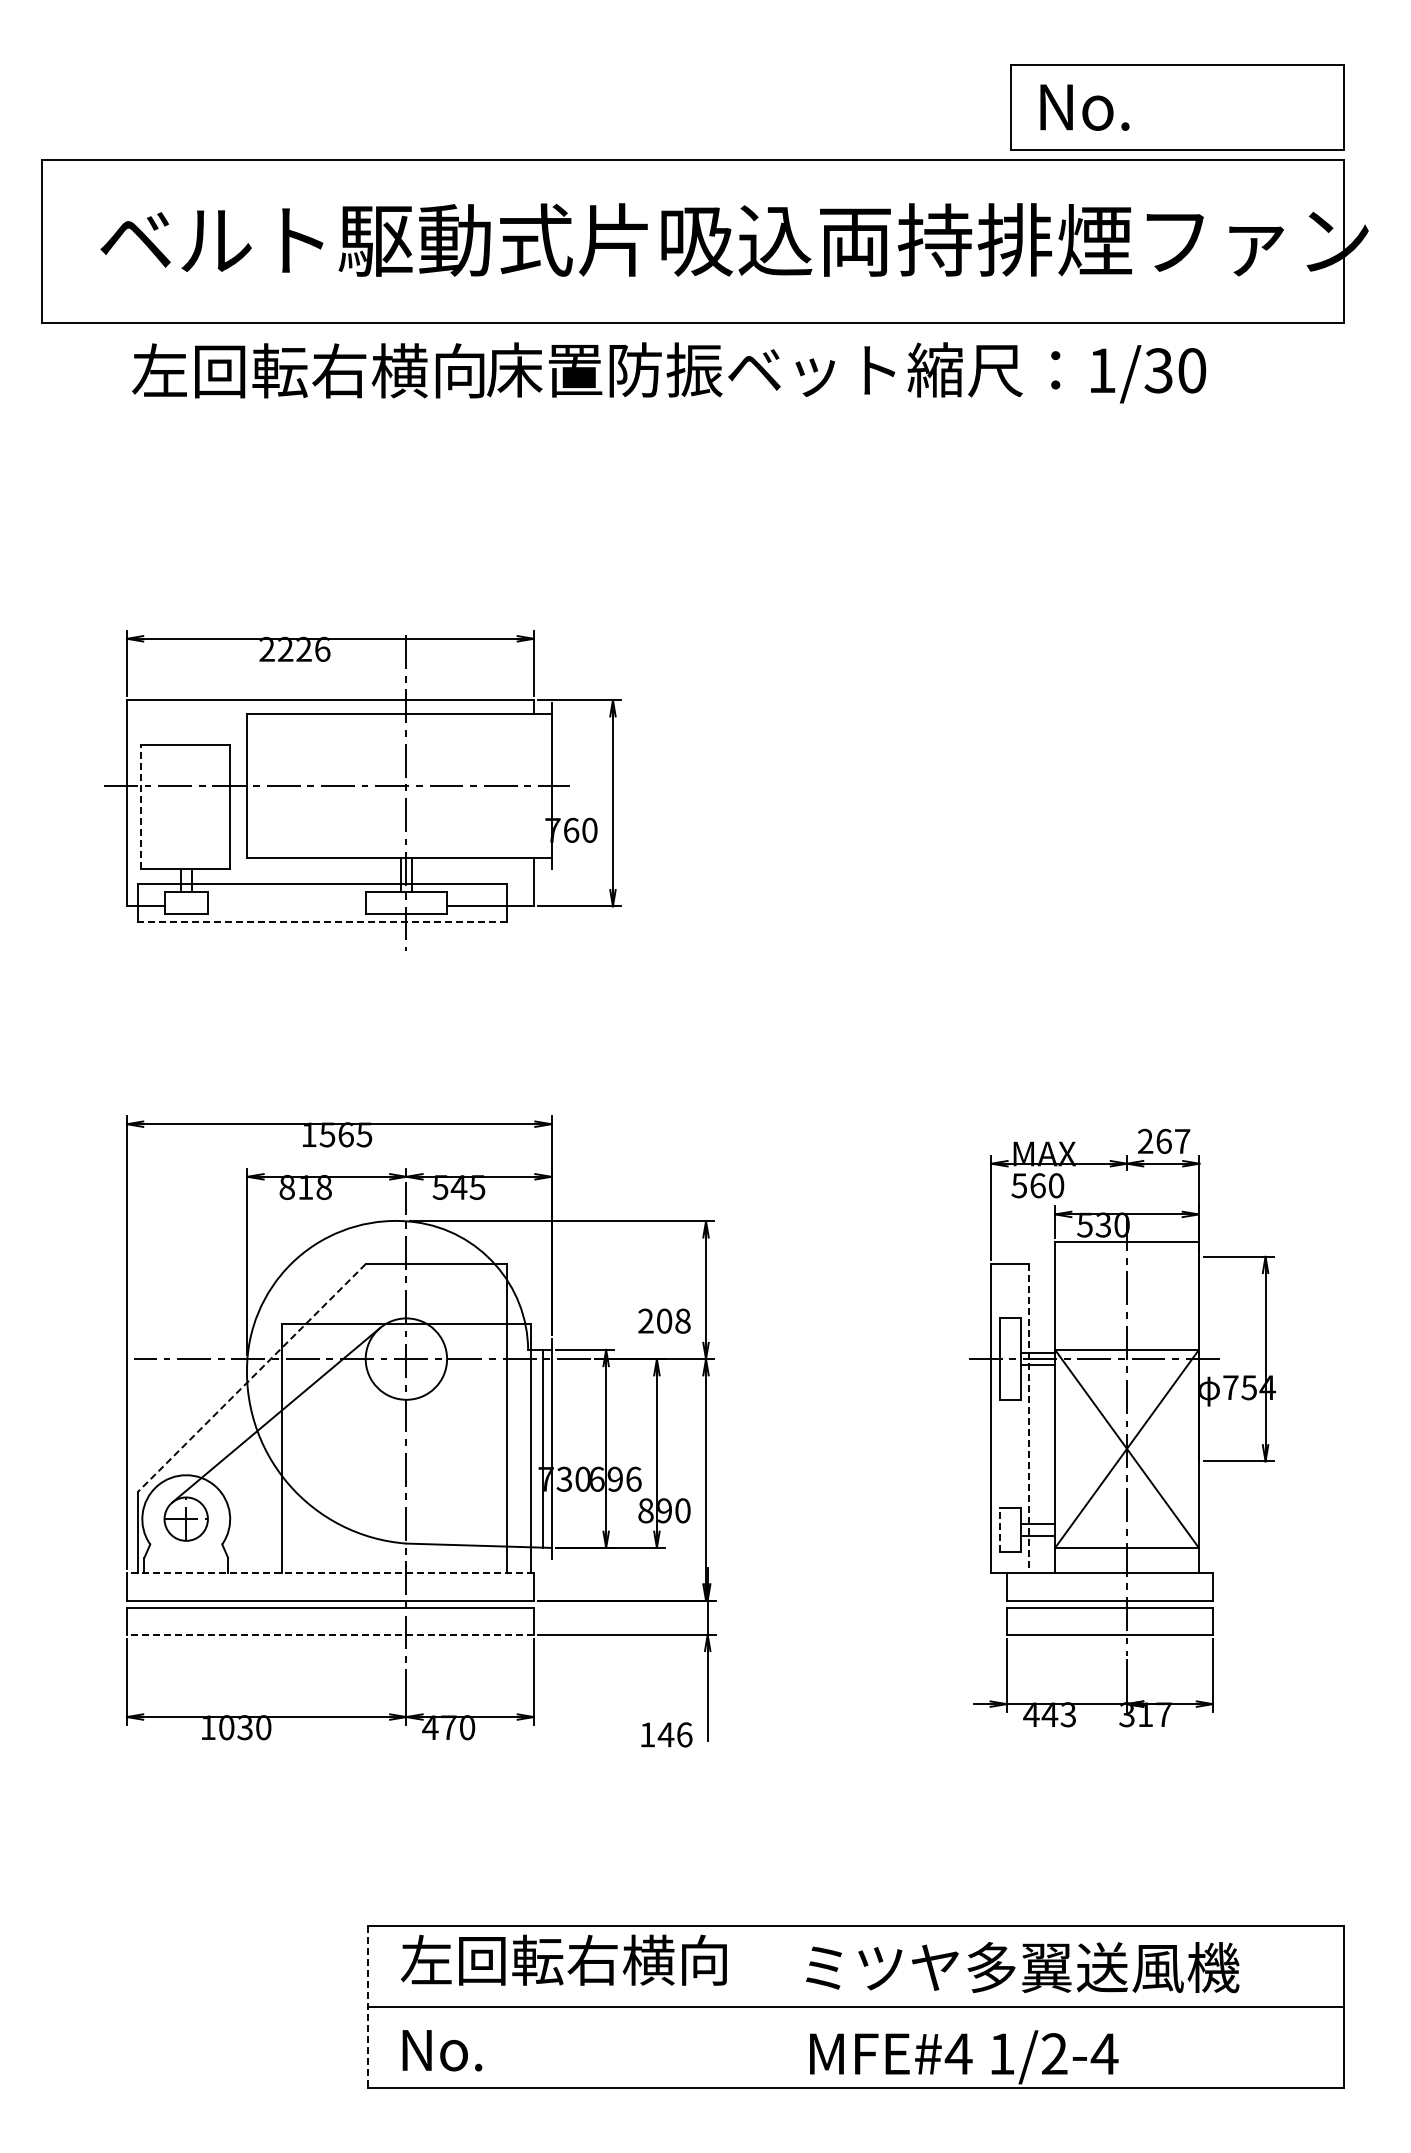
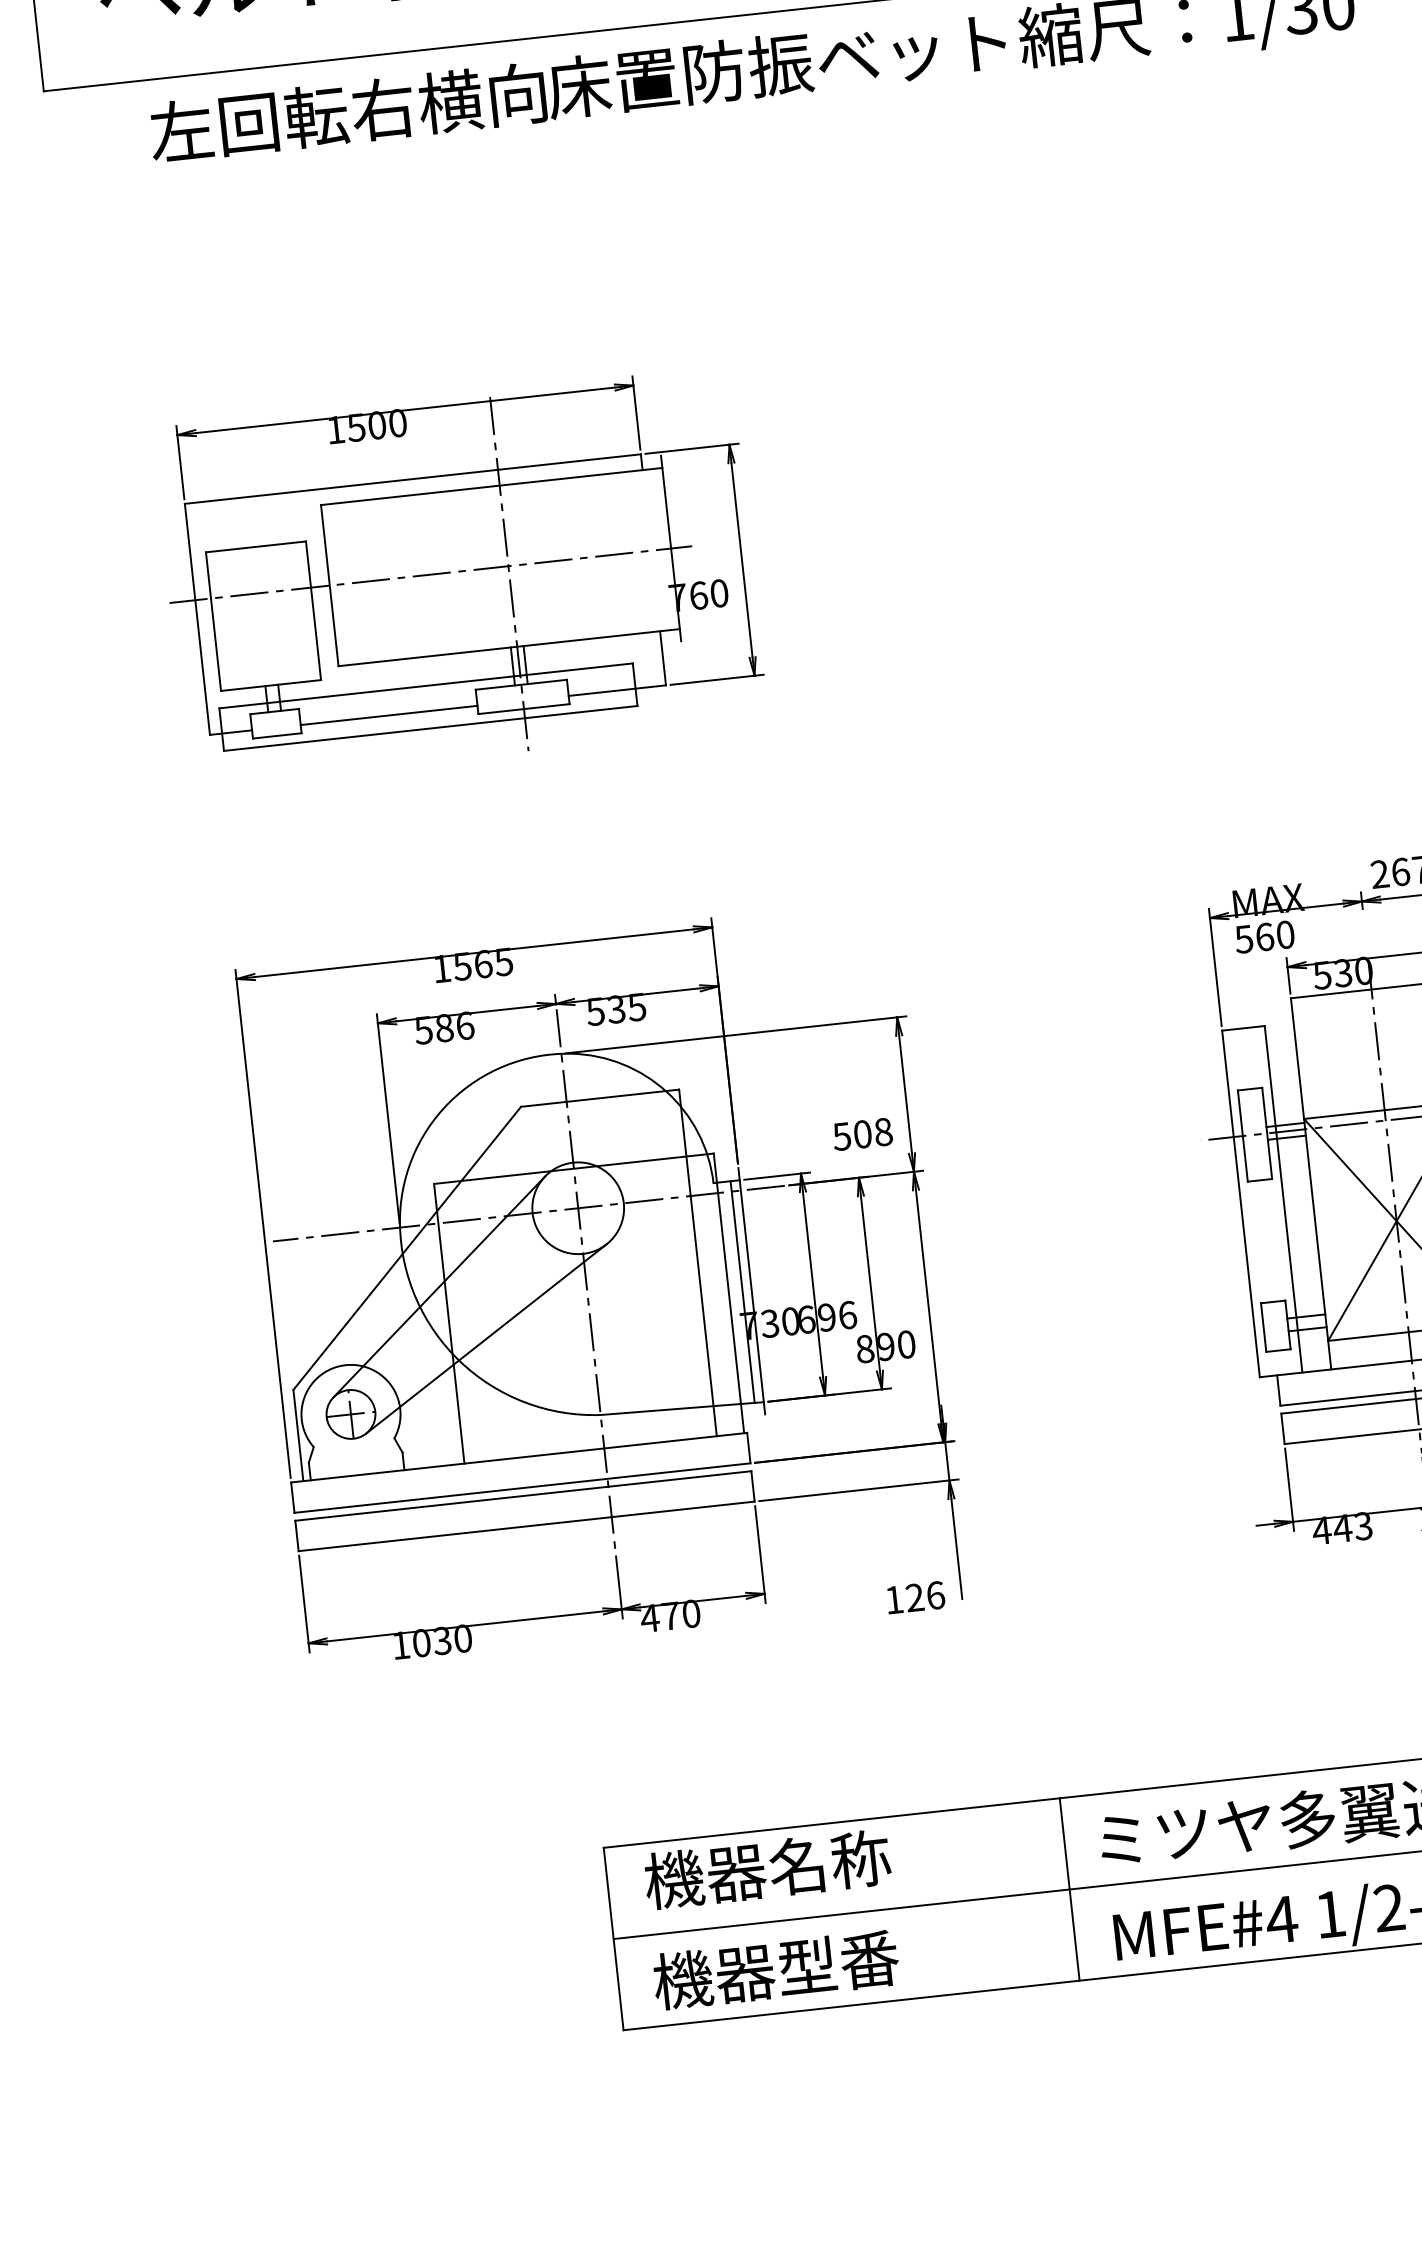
text: (294, 648) -> (366, 425), 2226 -> 1500
line: (140, 806) -> (212, 621), dashed -> solid
line: (286, 906) -> (388, 715), added
line: (321, 921) -> (429, 728), dashed -> solid
text: (305, 1186) -> (444, 1027), 818 -> 586
text: (458, 1186) -> (615, 1008), 545 -> 535
text: (645, 1320) -> (841, 1135), 208 -> 508
line: (251, 1378) -> (406, 1248), dashed -> solid
line: (1029, 1418) -> (1283, 1198), dashed -> solid
line: (312, 1465) -> (485, 1338), added
line: (999, 1530) -> (1263, 1328), dashed -> solid
line: (329, 1573) -> (518, 1457), dashed -> solid
line: (329, 1634) -> (525, 1526), dashed -> solid
text: (665, 1734) -> (914, 1597), 146 -> 126
text: (563, 1959) -> (827, 1861), 左回転右横向 -> 機器名称
line: (774, 2006) -> (1069, 1888), added
line: (367, 2007) -> (613, 1939), dashed -> solid
text: (508, 2049) -> (776, 1969), No. -> 機器型番

